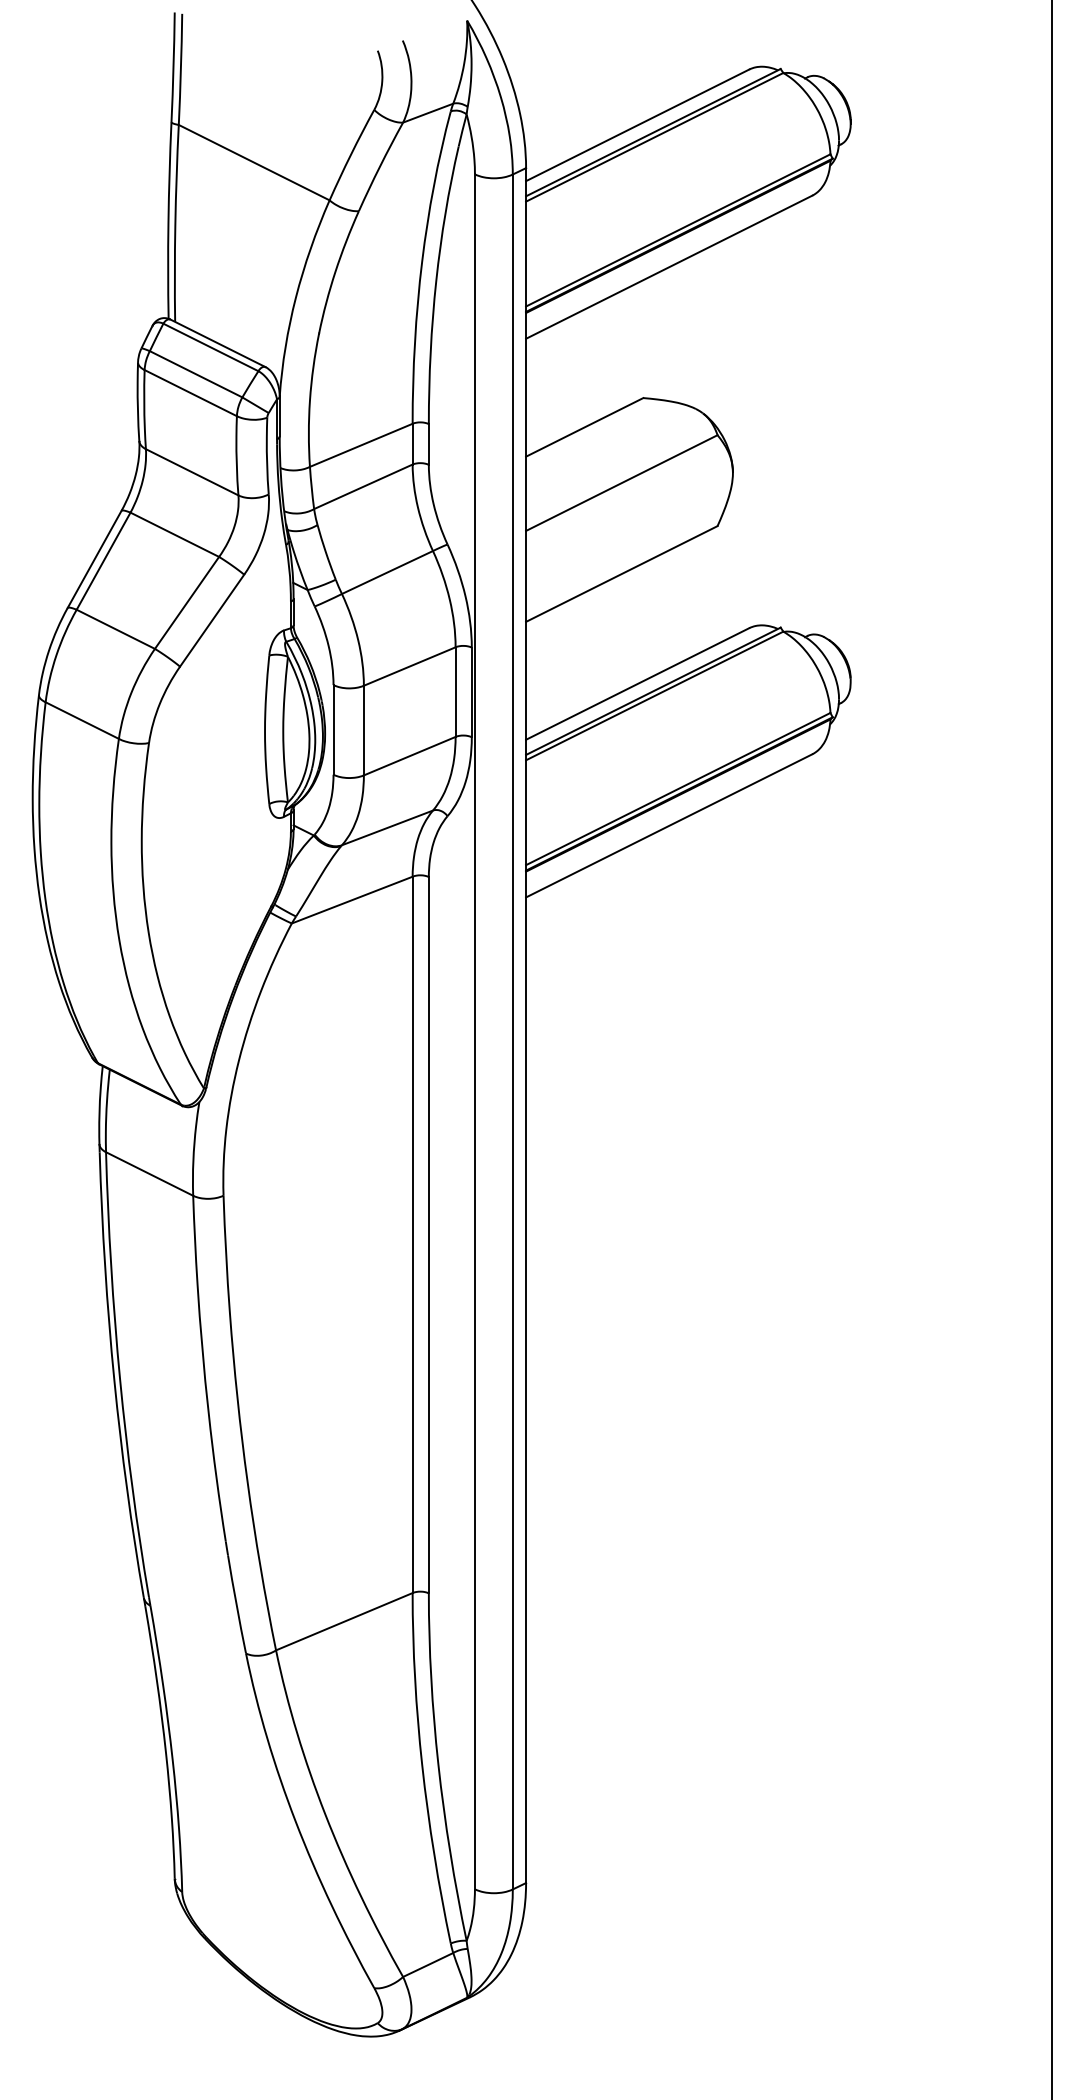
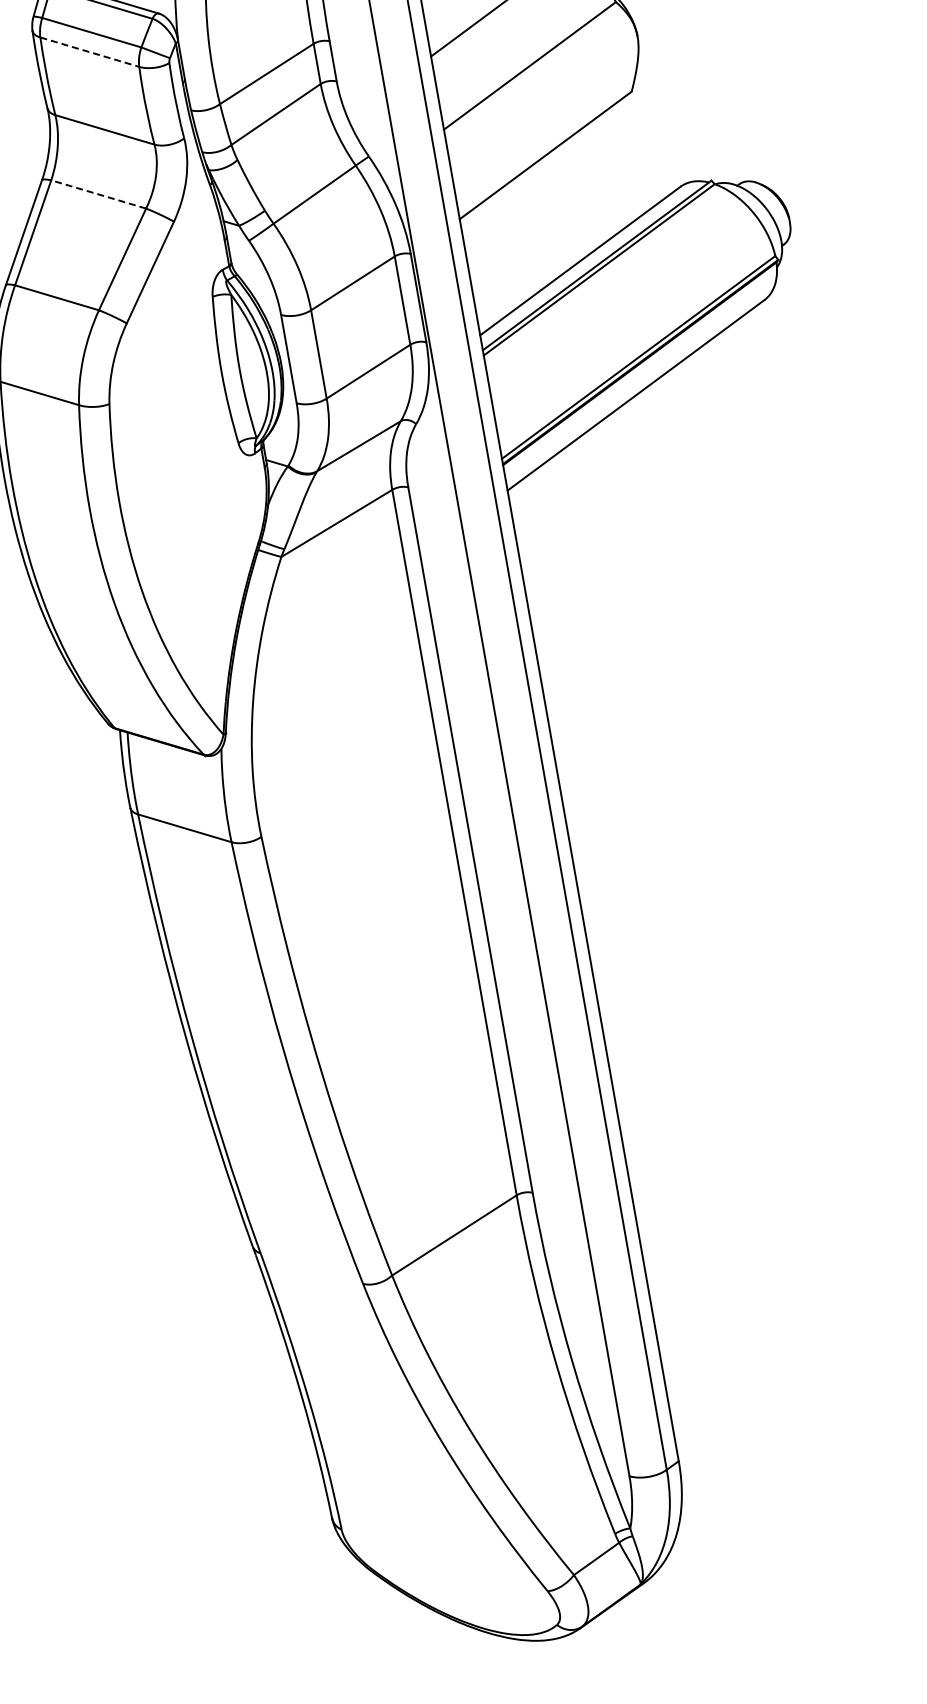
line: (190, 393) -> (89, 52), solid -> dashed
line: (174, 534) -> (98, 194), solid -> dashed

